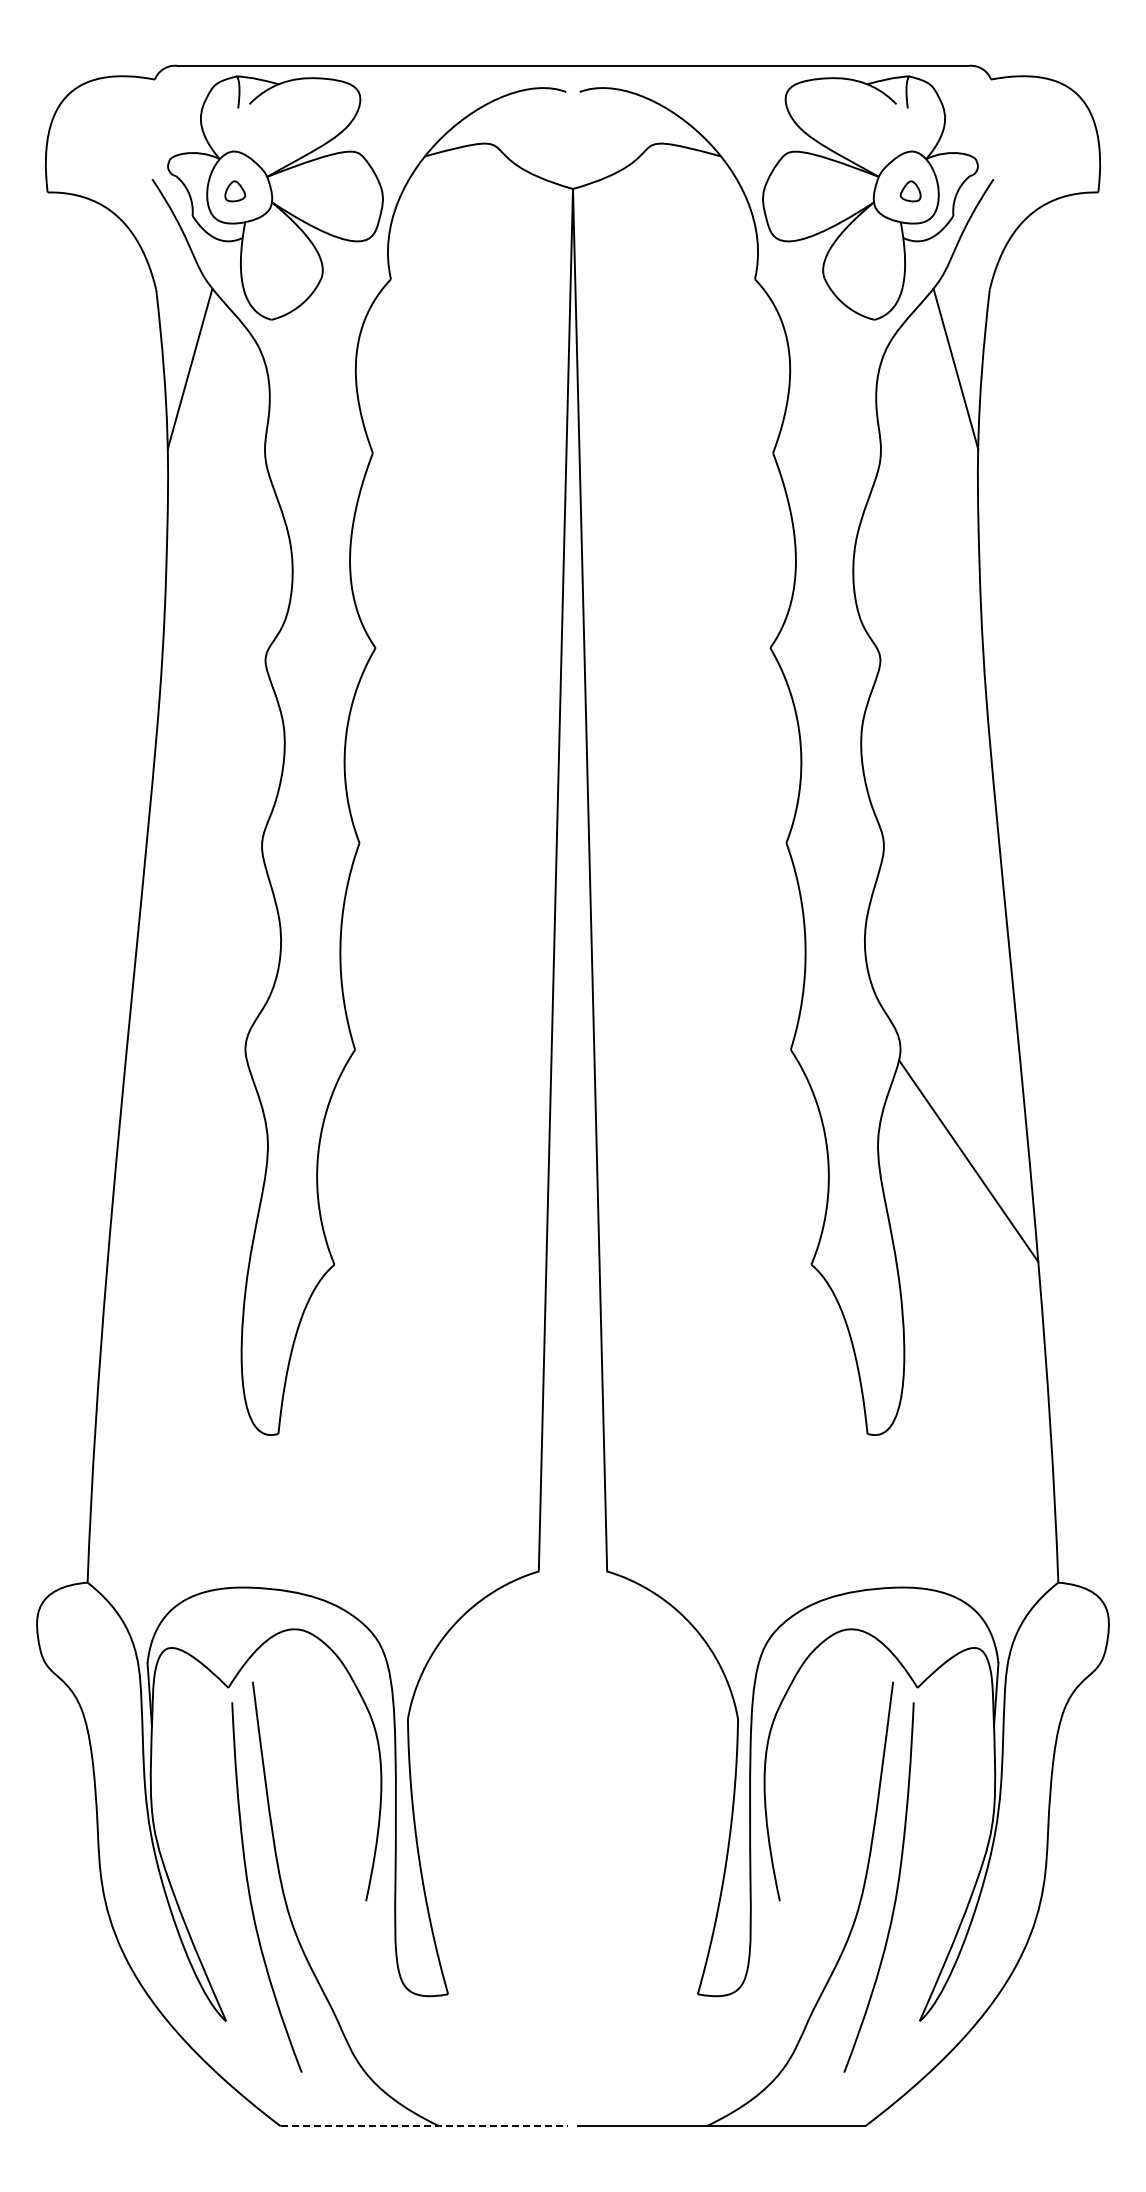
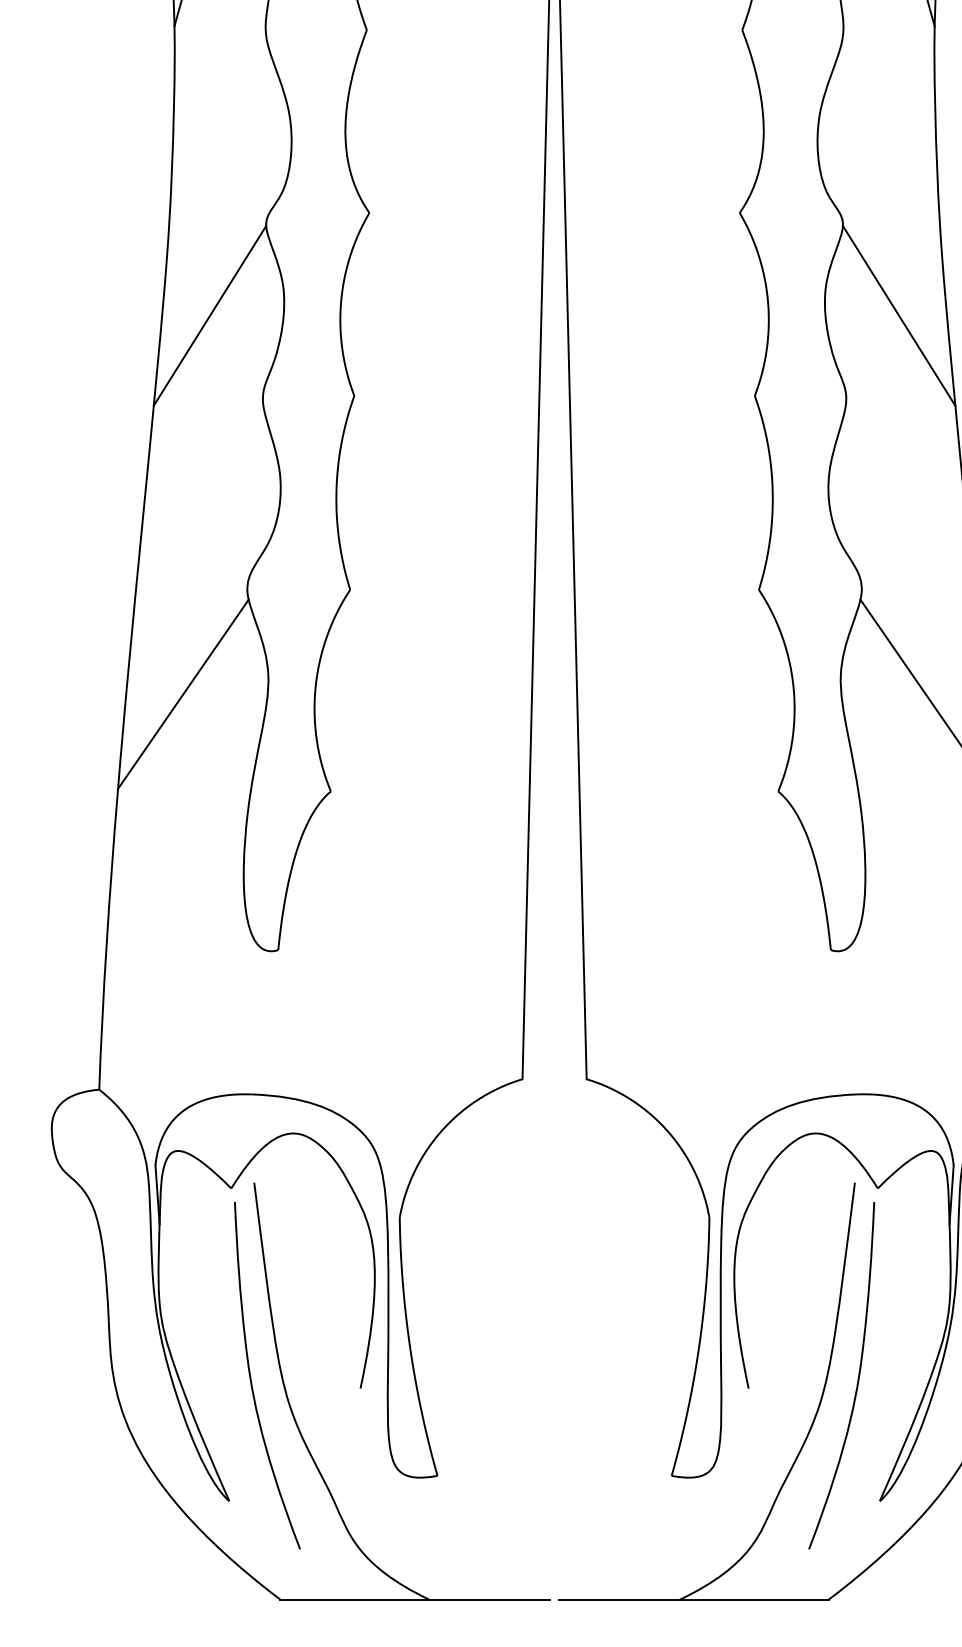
line: (205, 757) -> (209, 315), added
line: (940, 757) -> (899, 315), added
line: (176, 1161) -> (182, 694), added
line: (424, 2126) -> (415, 1599), dashed -> solid

